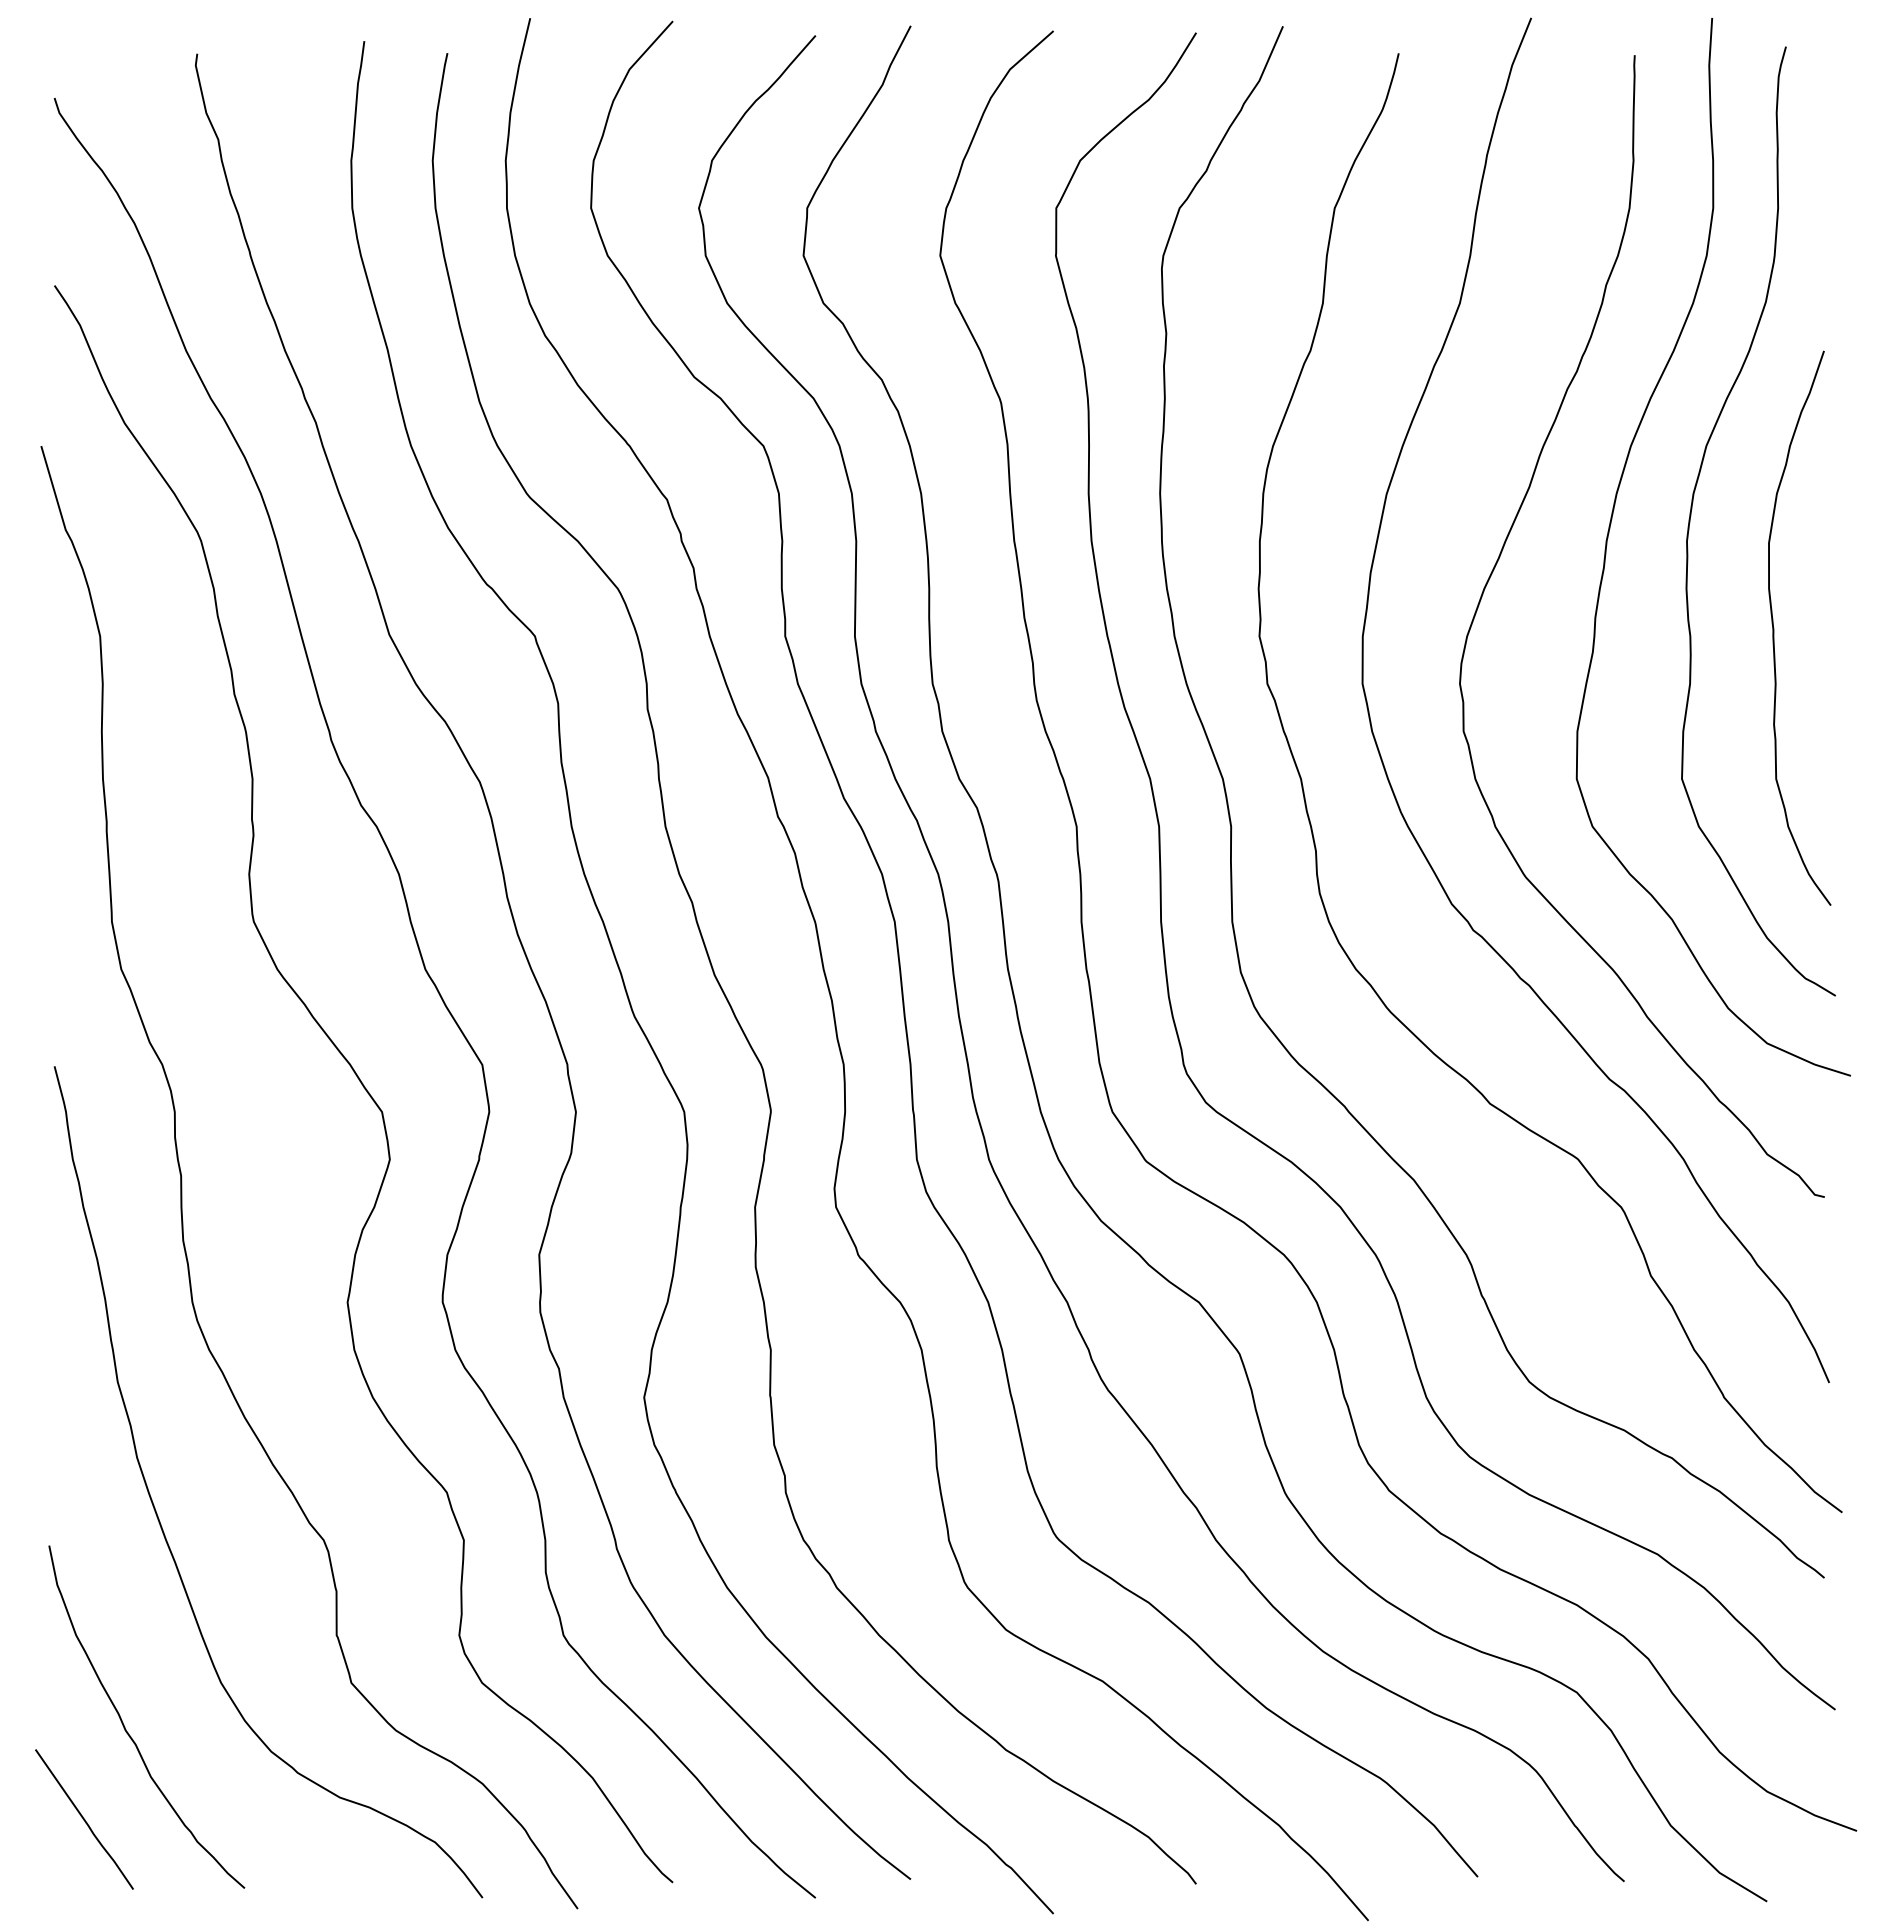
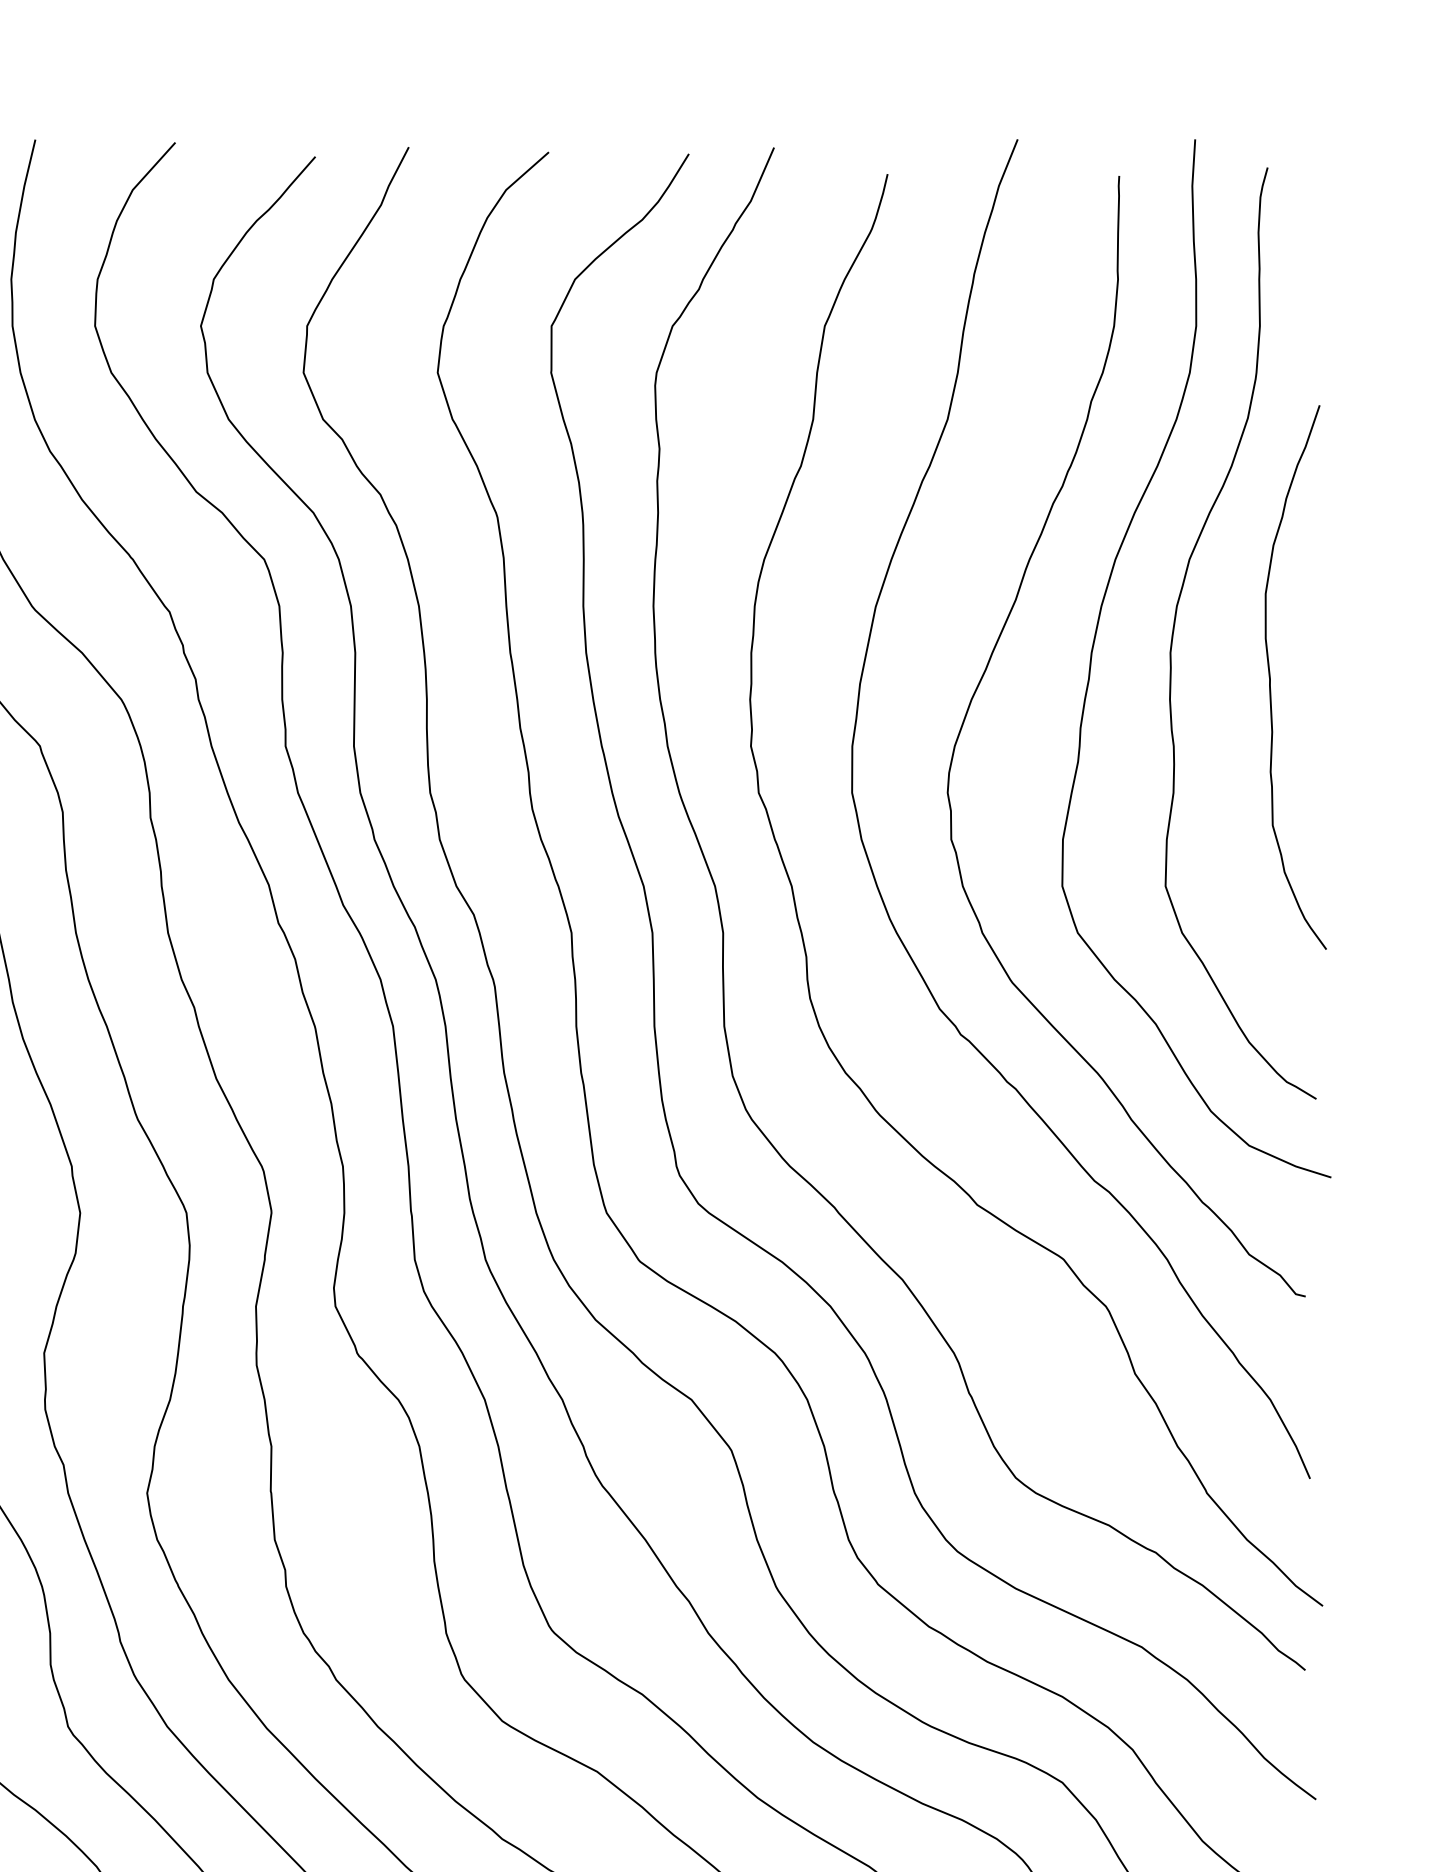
curve: (1774, 627) -> (1271, 676), moved

